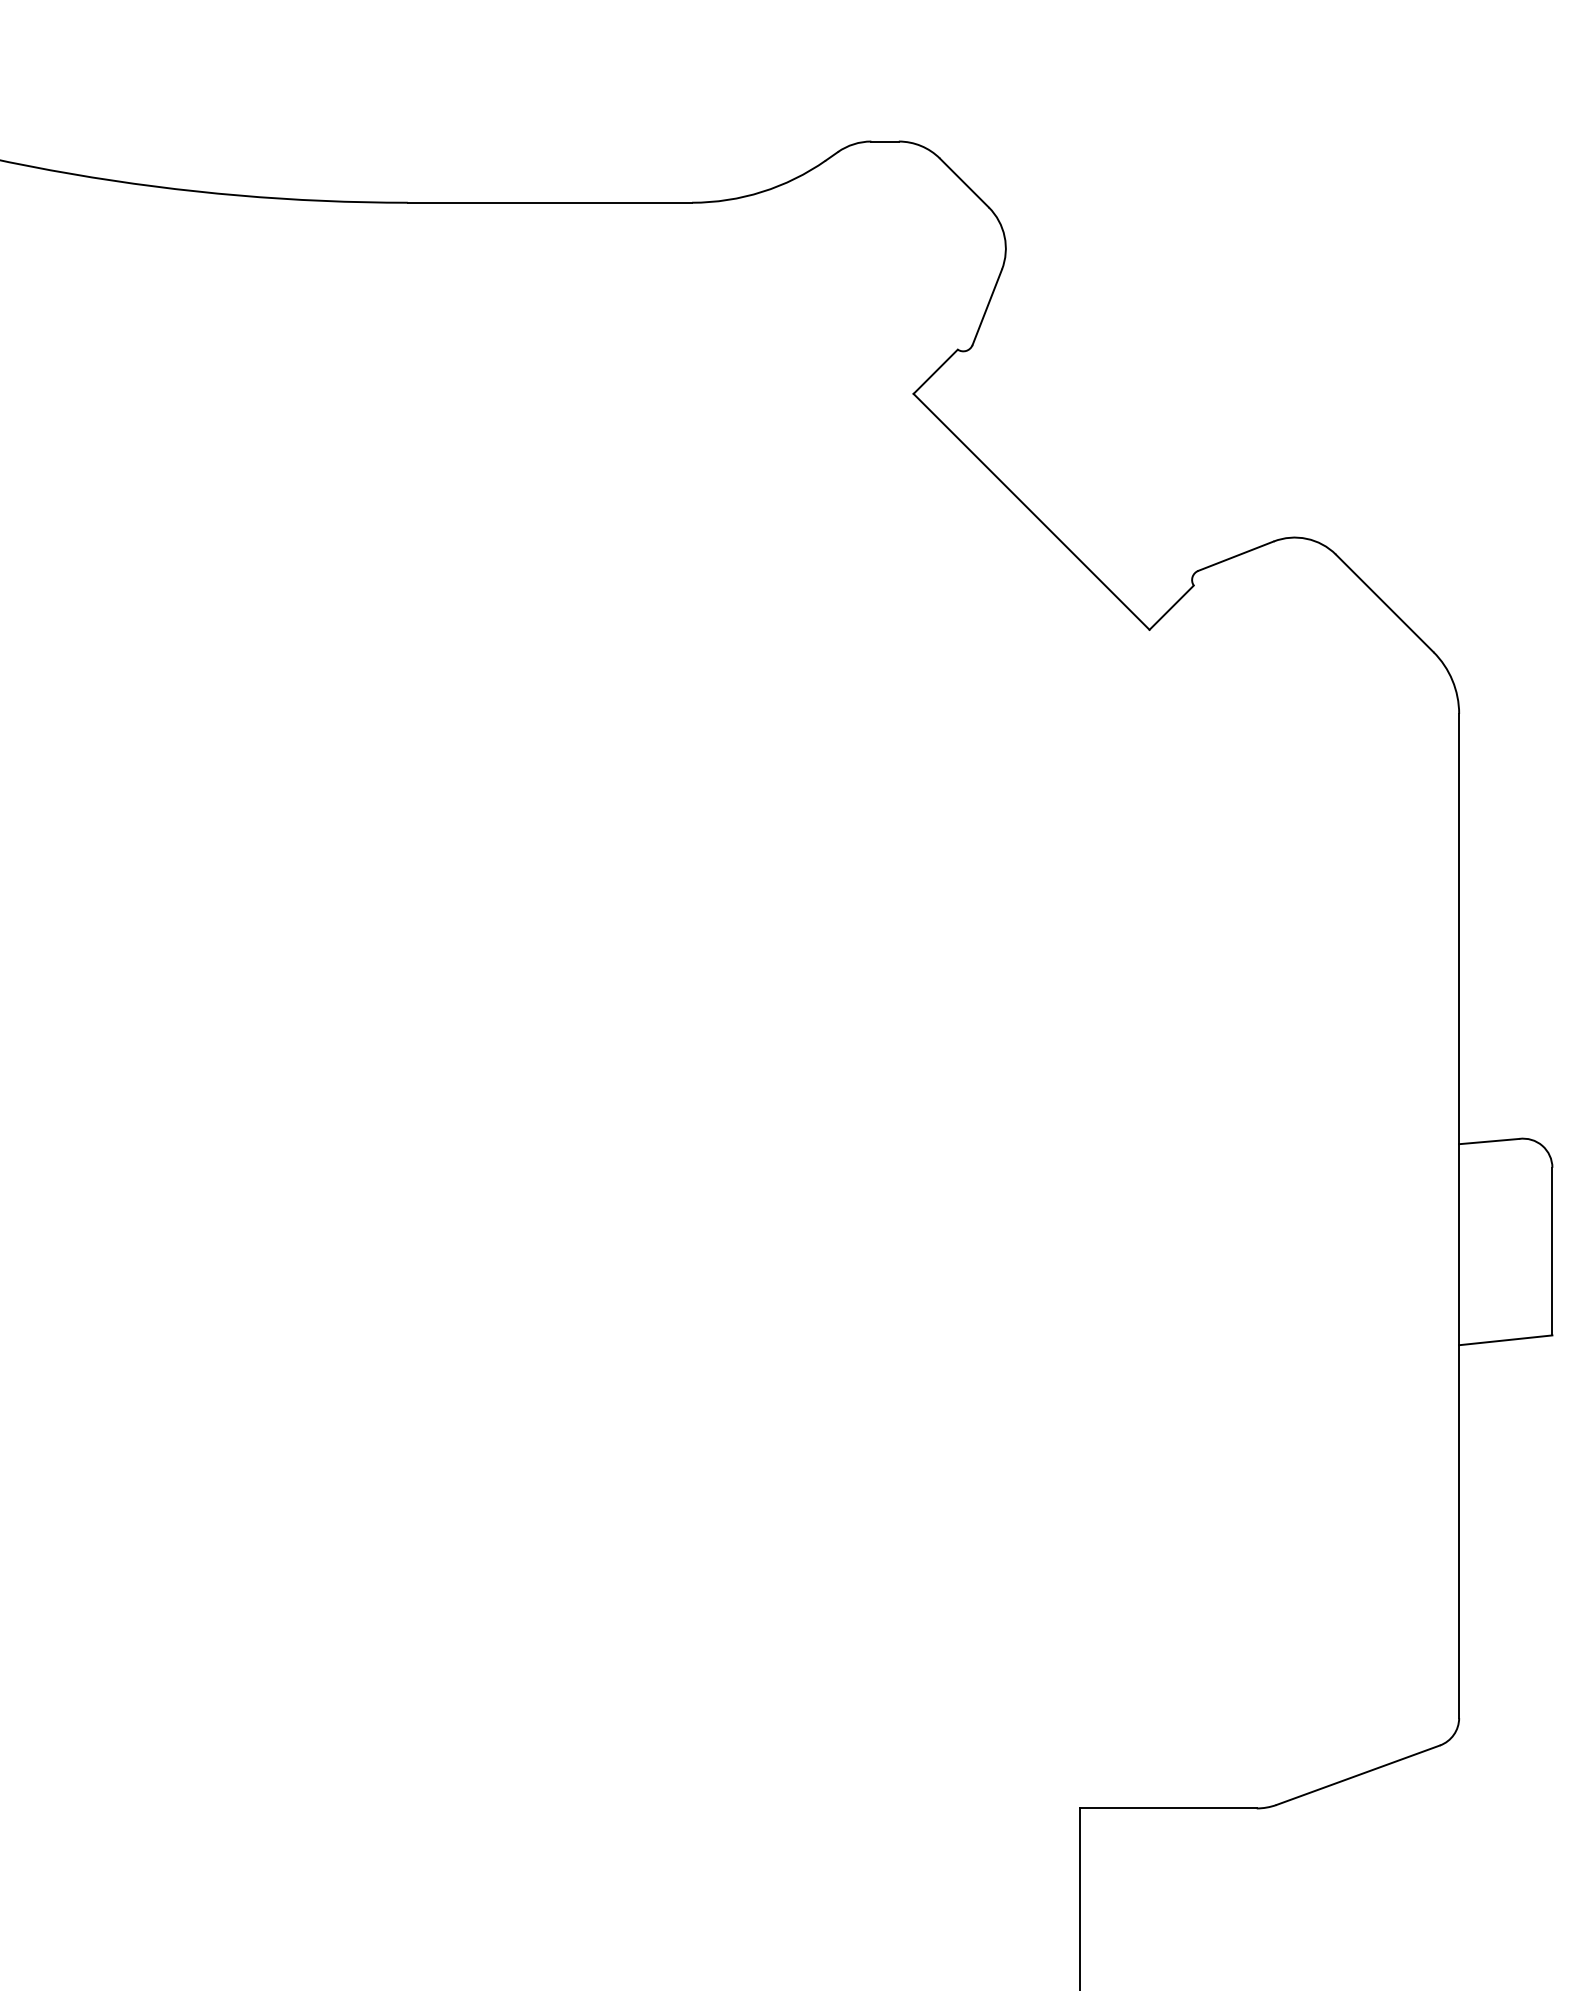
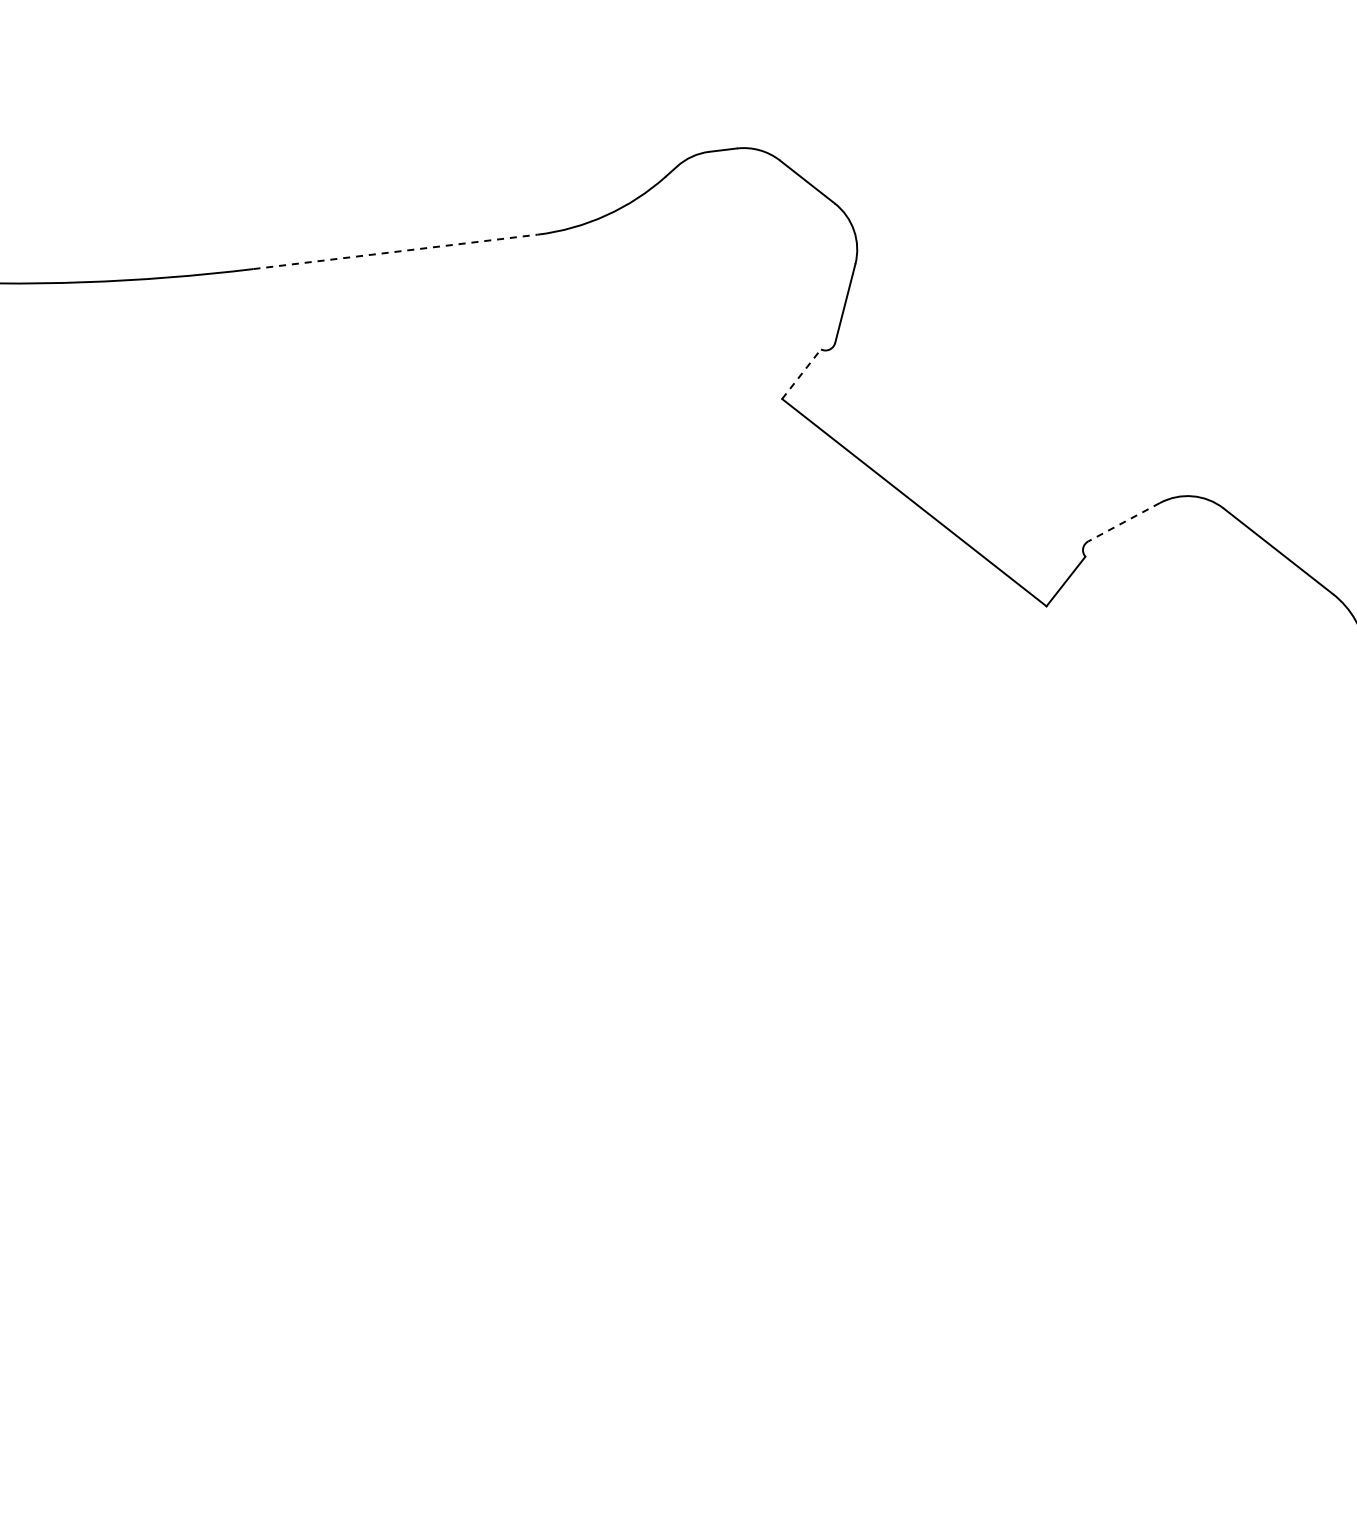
line: (550, 202) -> (395, 251), solid -> dashed
line: (936, 371) -> (802, 373), solid -> dashed
line: (1235, 556) -> (1123, 522), solid -> dashed

